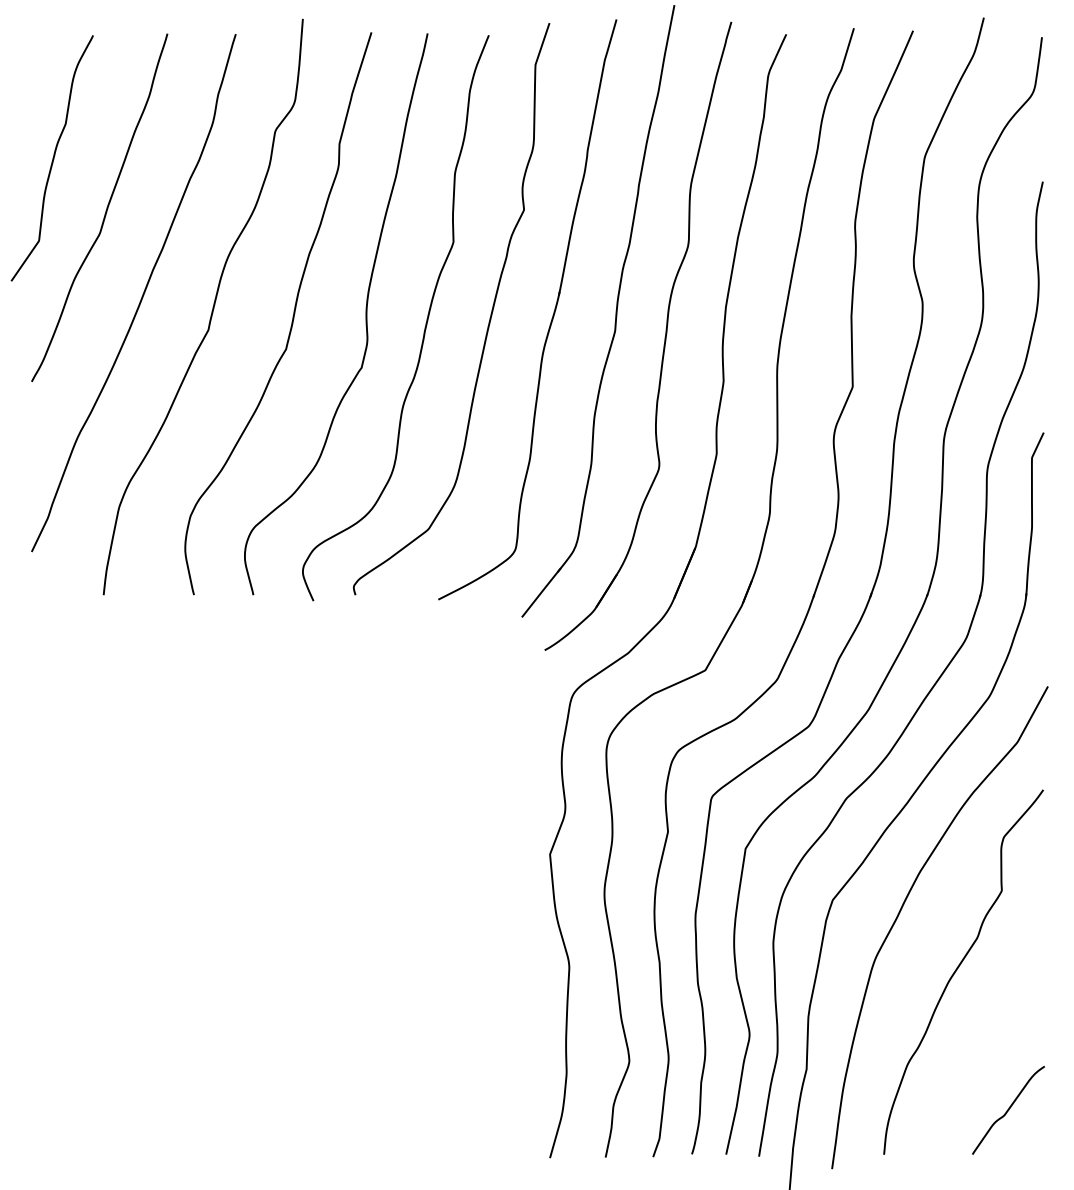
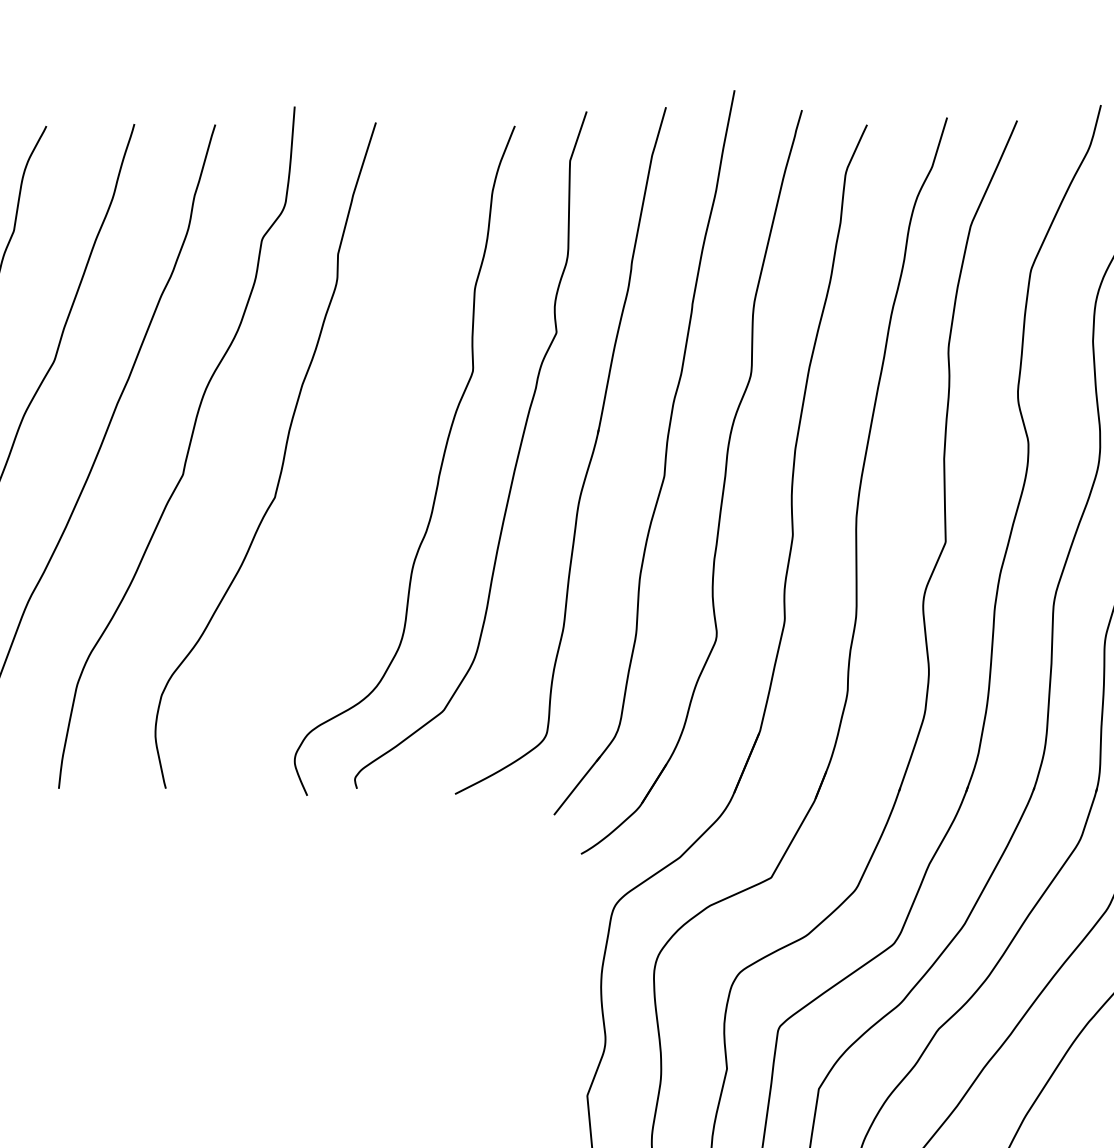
curve: (365, 314) -> (368, 456), removed

